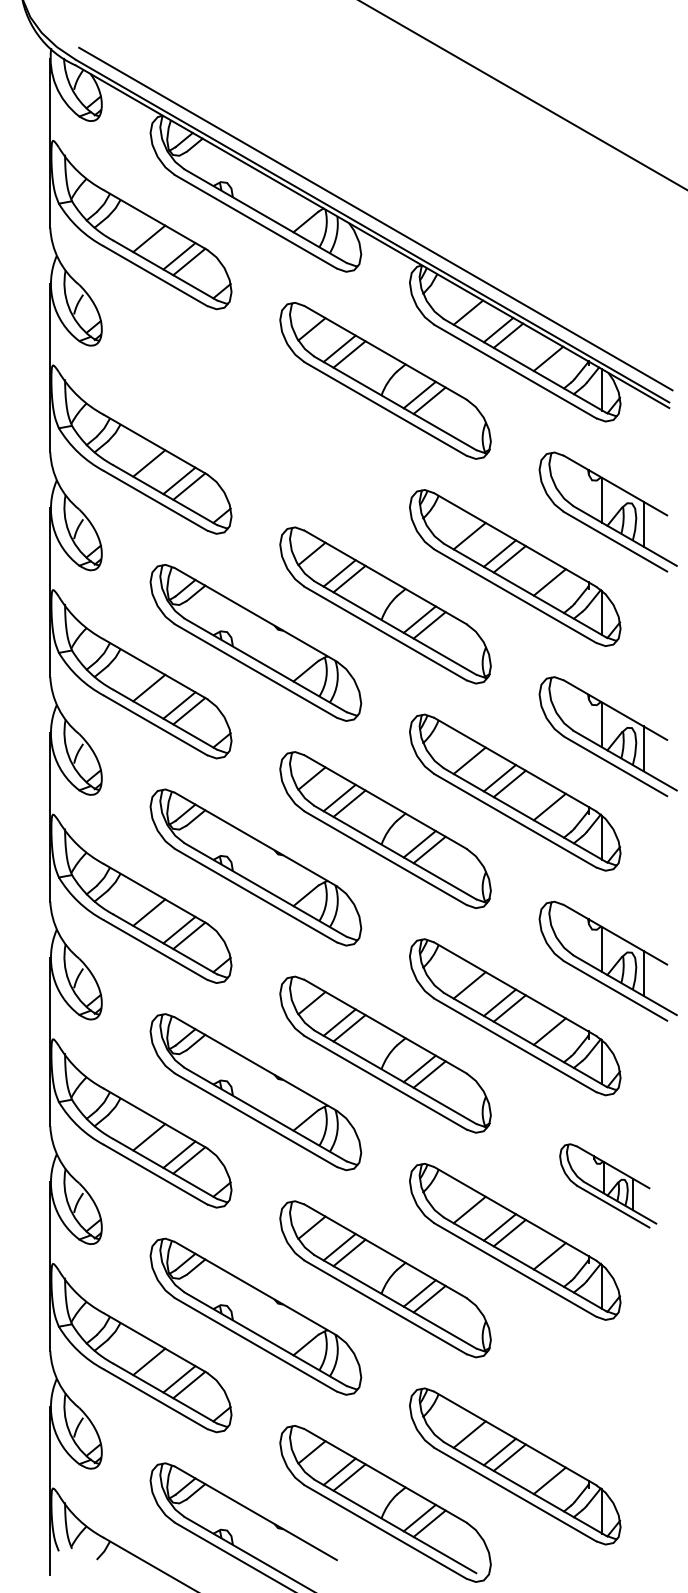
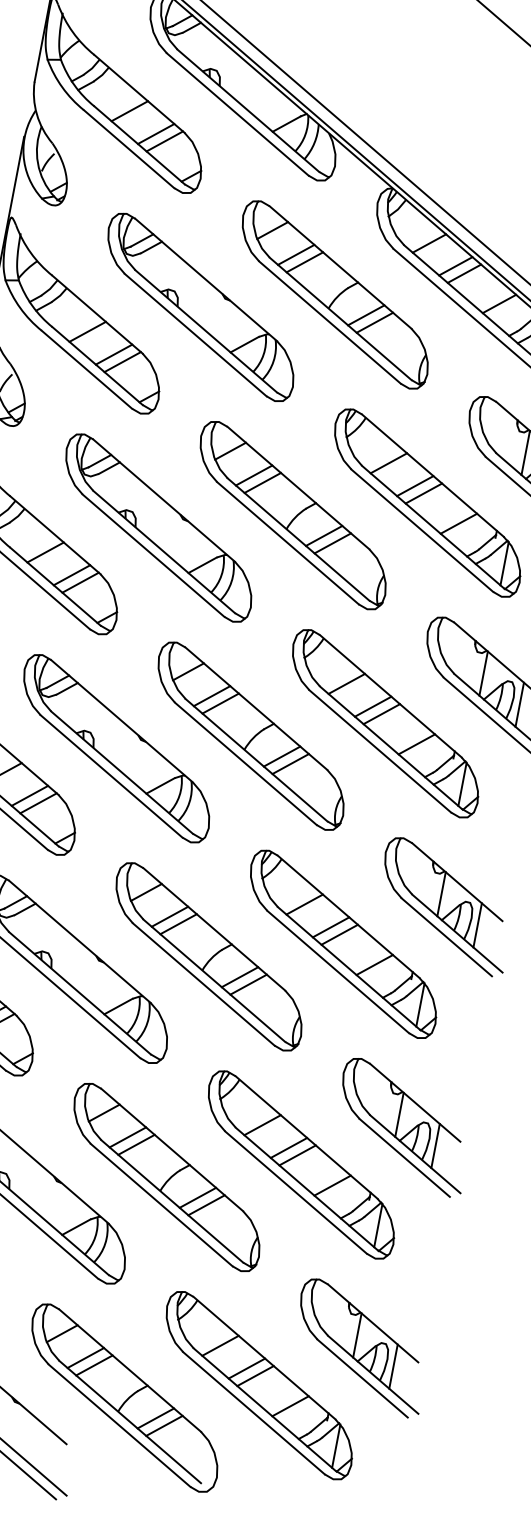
part: (255, 418) -> (200, 307), added
part: (607, 1185) -> (402, 1126), size x1.43
part: (607, 1410) -> (360, 1347), added

